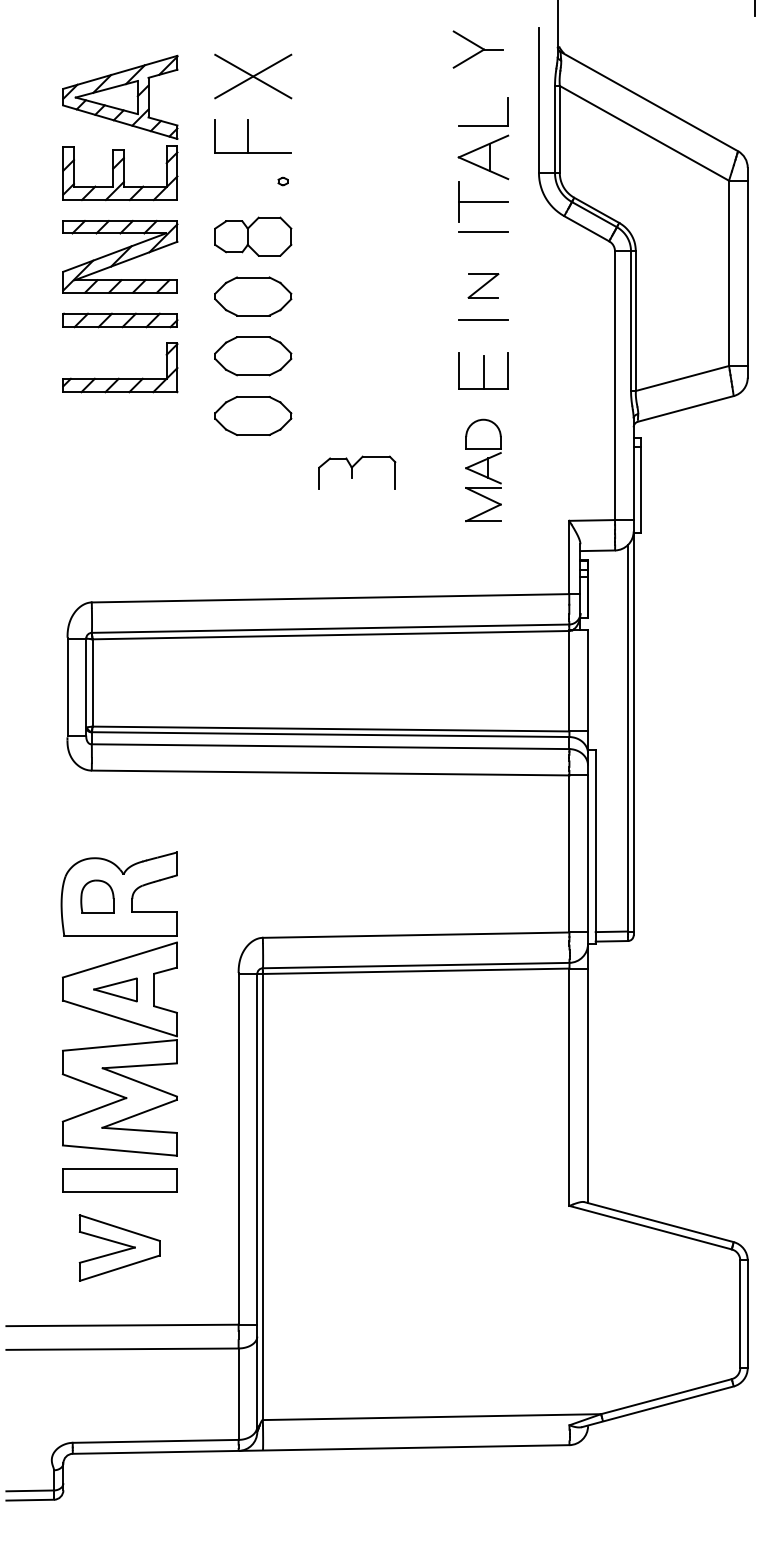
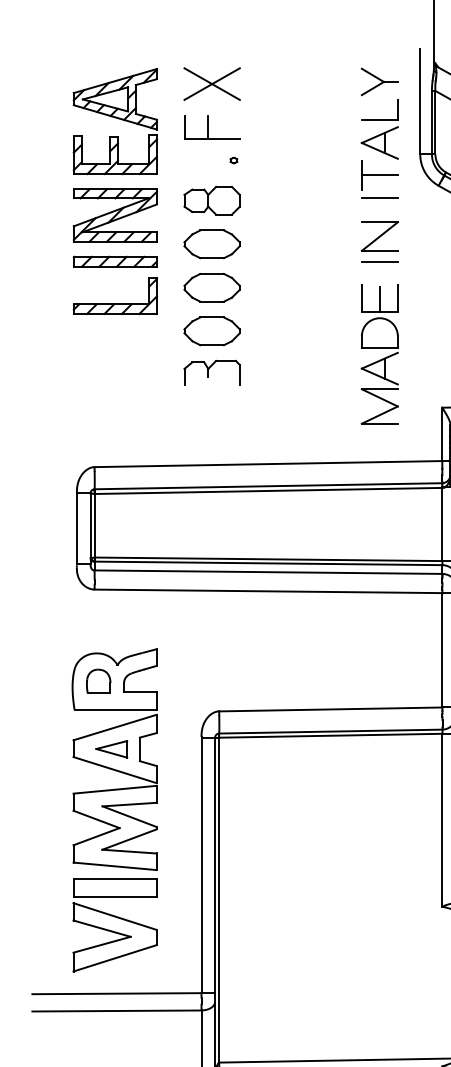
part: (477, 49) -> (379, 81), moved
part: (483, 285) -> (379, 236), size x1.67
part: (483, 470) -> (379, 371), size x1.43
part: (357, 472) -> (212, 372), moved
part: (119, 1247) -> (114, 936), size x1.43

